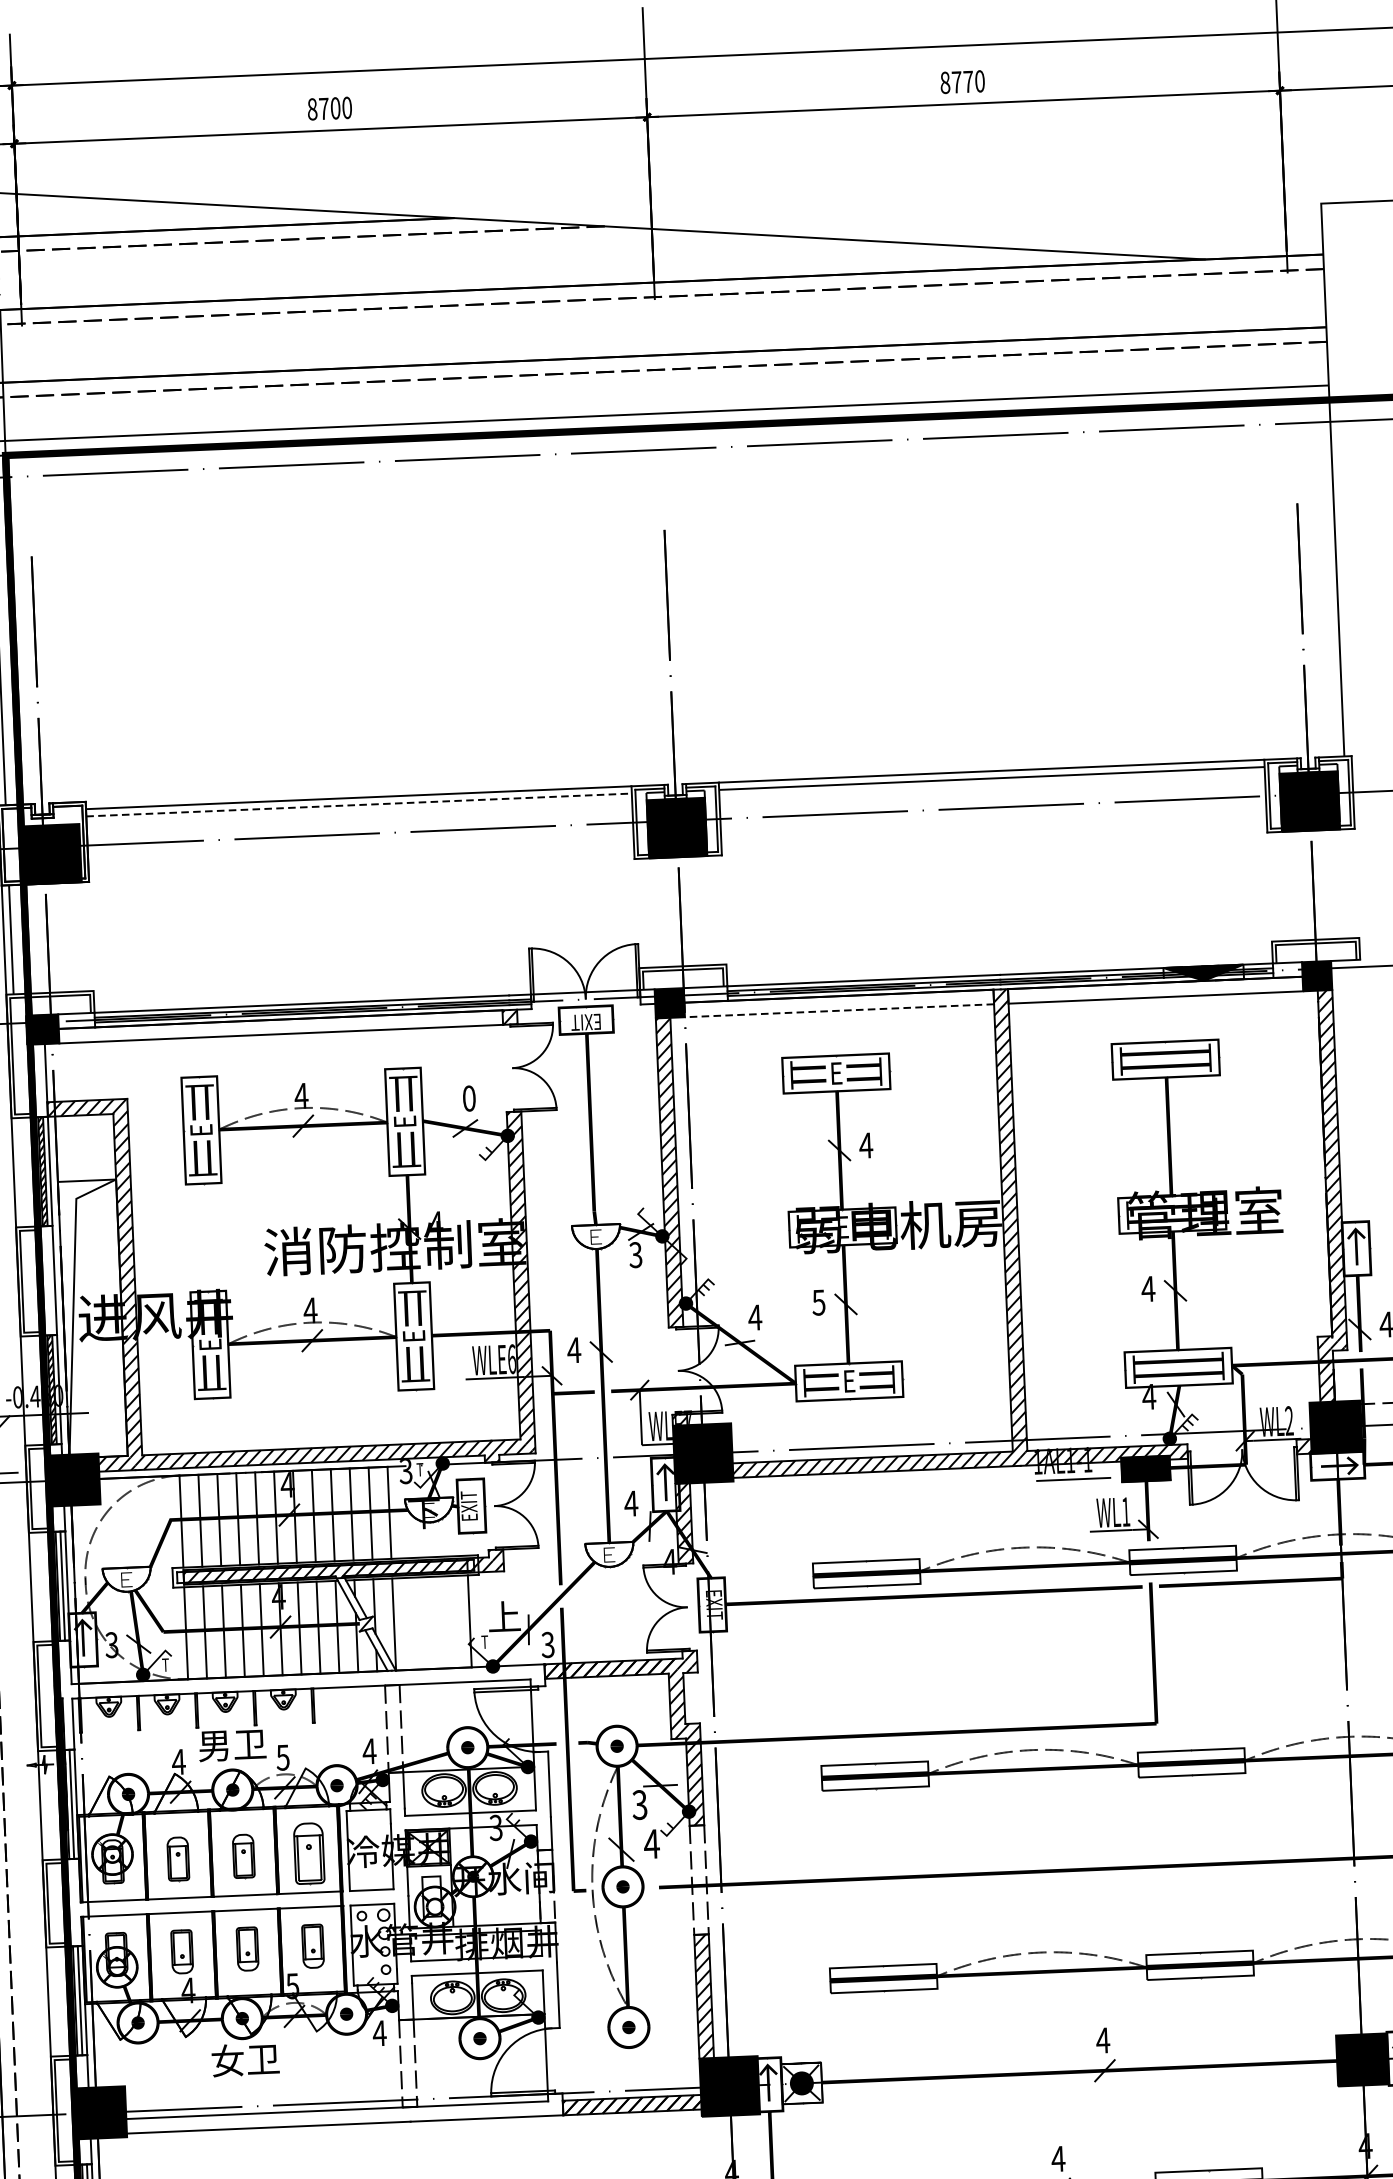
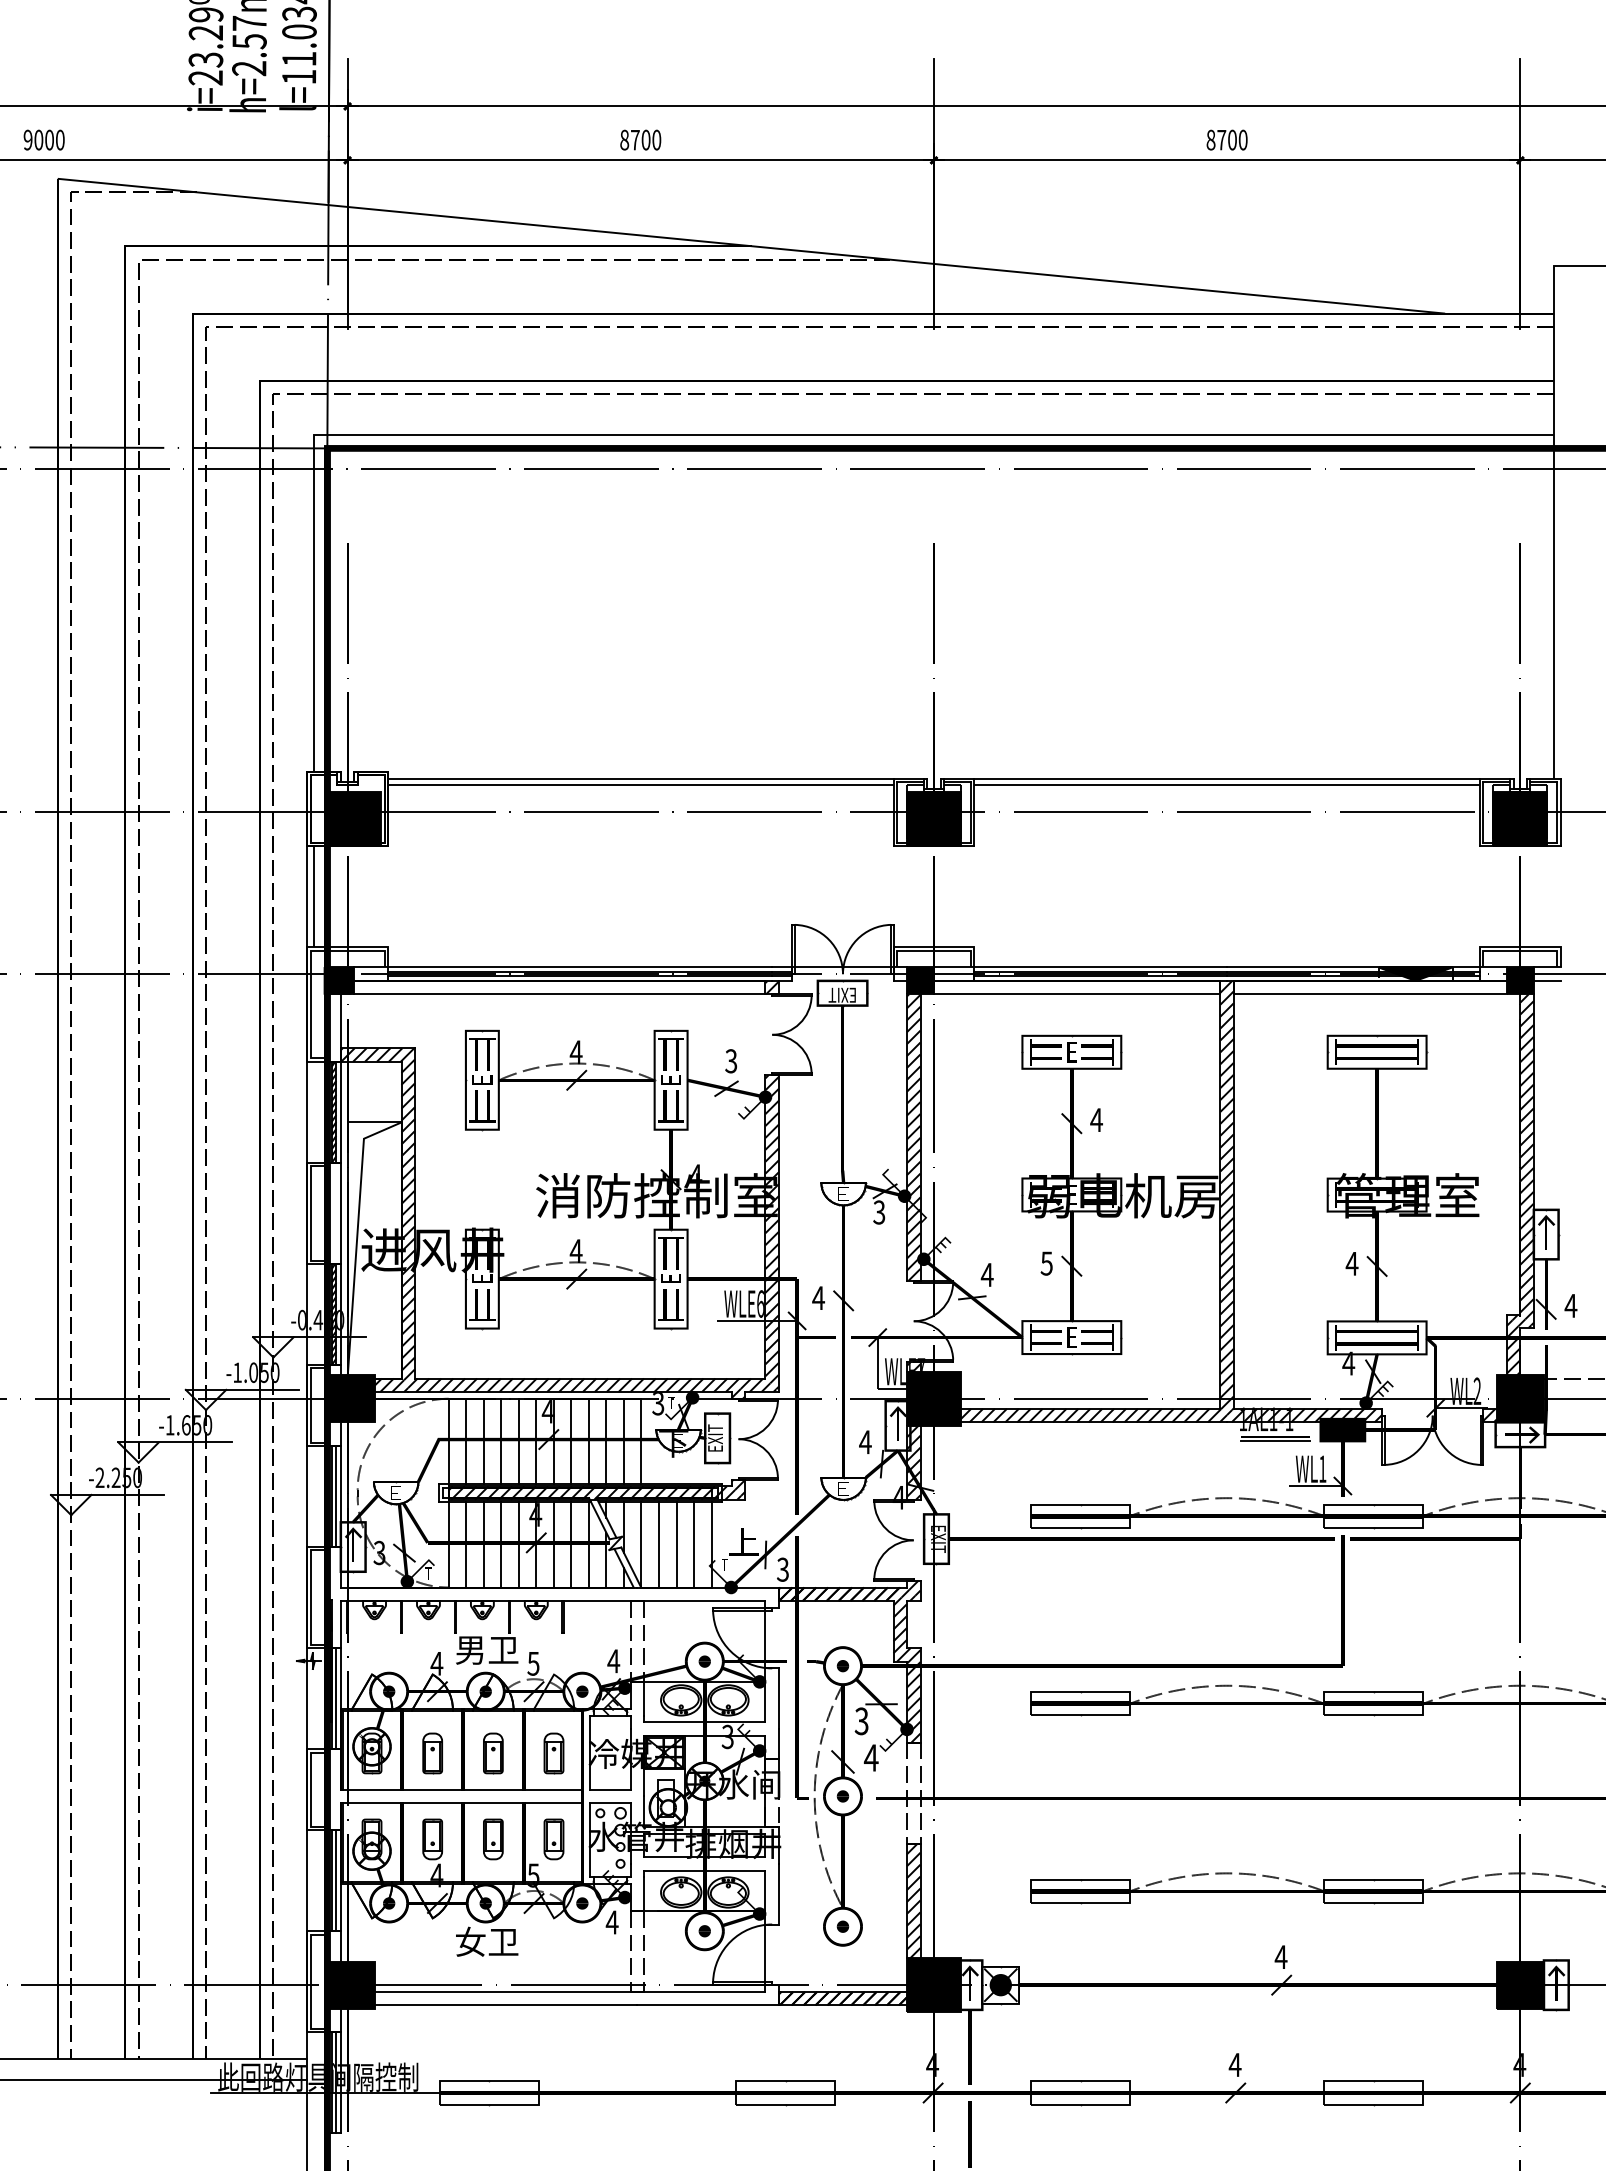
text: (968, 81) -> (1232, 139), 8770 -> 8700
line: (358, 805) -> (640, 785), dashed -> solid
line: (1345, 974) -> (1546, 980), added
line: (838, 1010) -> (1076, 994), dashed -> solid
text: (469, 1098) -> (731, 1061), 0 -> 3
line: (1073, 1484) -> (1275, 1441), added
line: (451, 1621) -> (694, 1544), added
line: (431, 1622) -> (676, 1544), added
line: (412, 1623) -> (658, 1544), added
part: (308, 1853) -> (553, 1753), size x0.71

